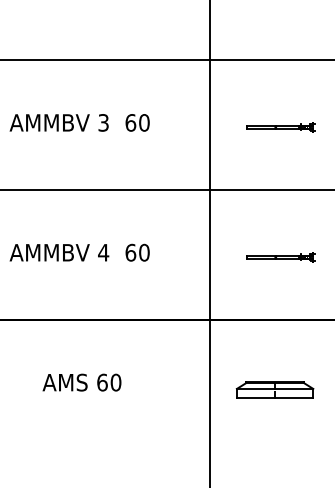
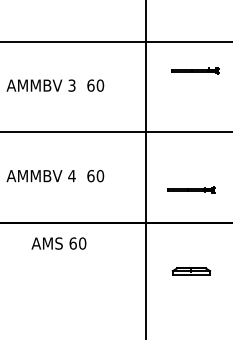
part: (280, 126) -> (195, 70), moved
part: (280, 256) -> (191, 189), moved
text: (81, 382) -> (58, 243), moved
part: (275, 389) -> (191, 271), size x0.7

